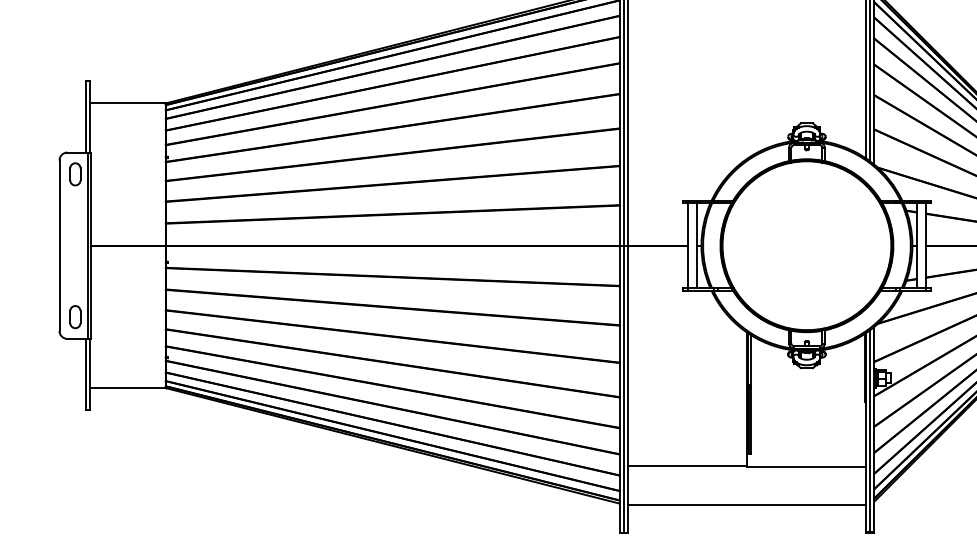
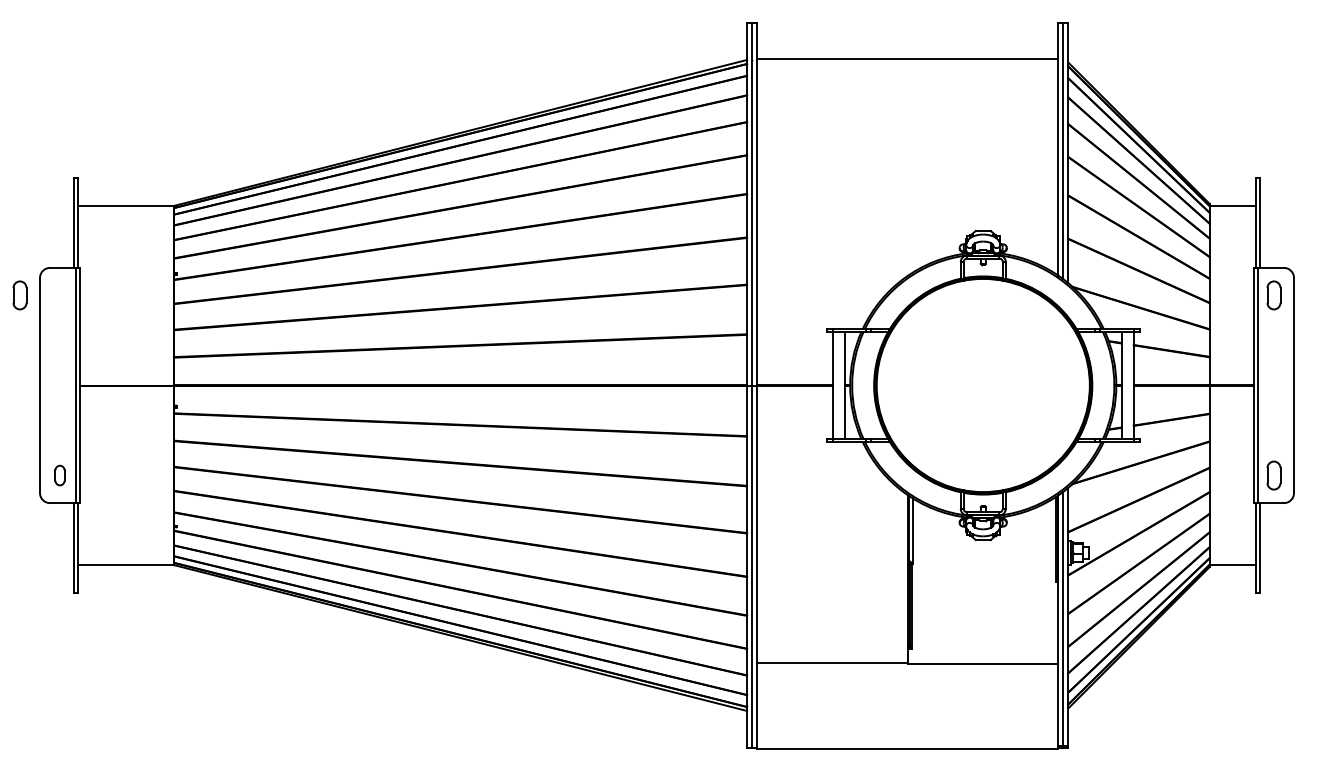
part: (74, 174) -> (19, 295), moved
part: (74, 317) -> (59, 475), size x0.7
line: (746, 504) -> (907, 749), moved

